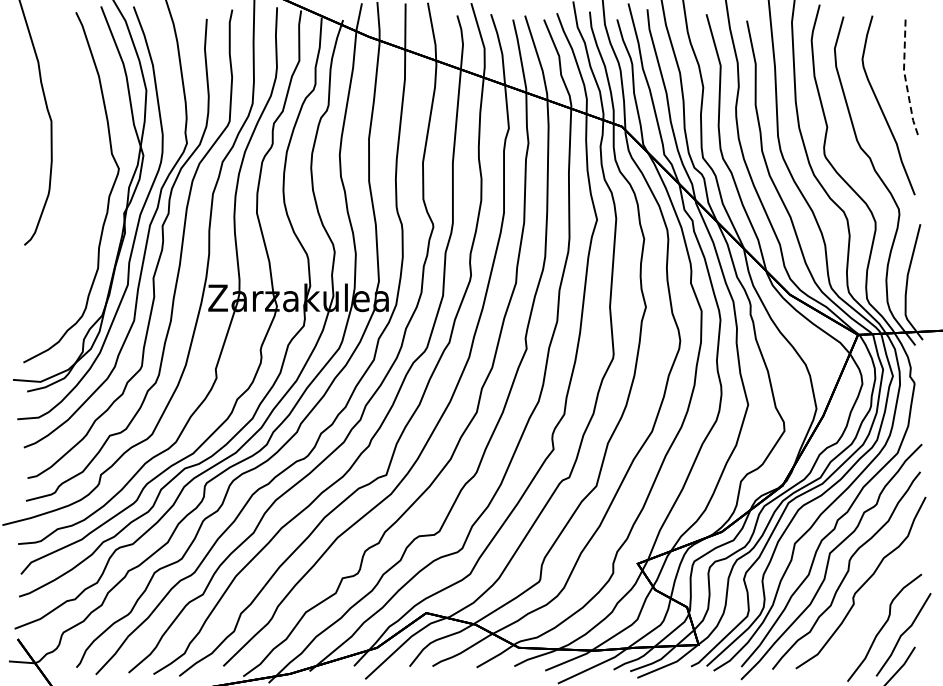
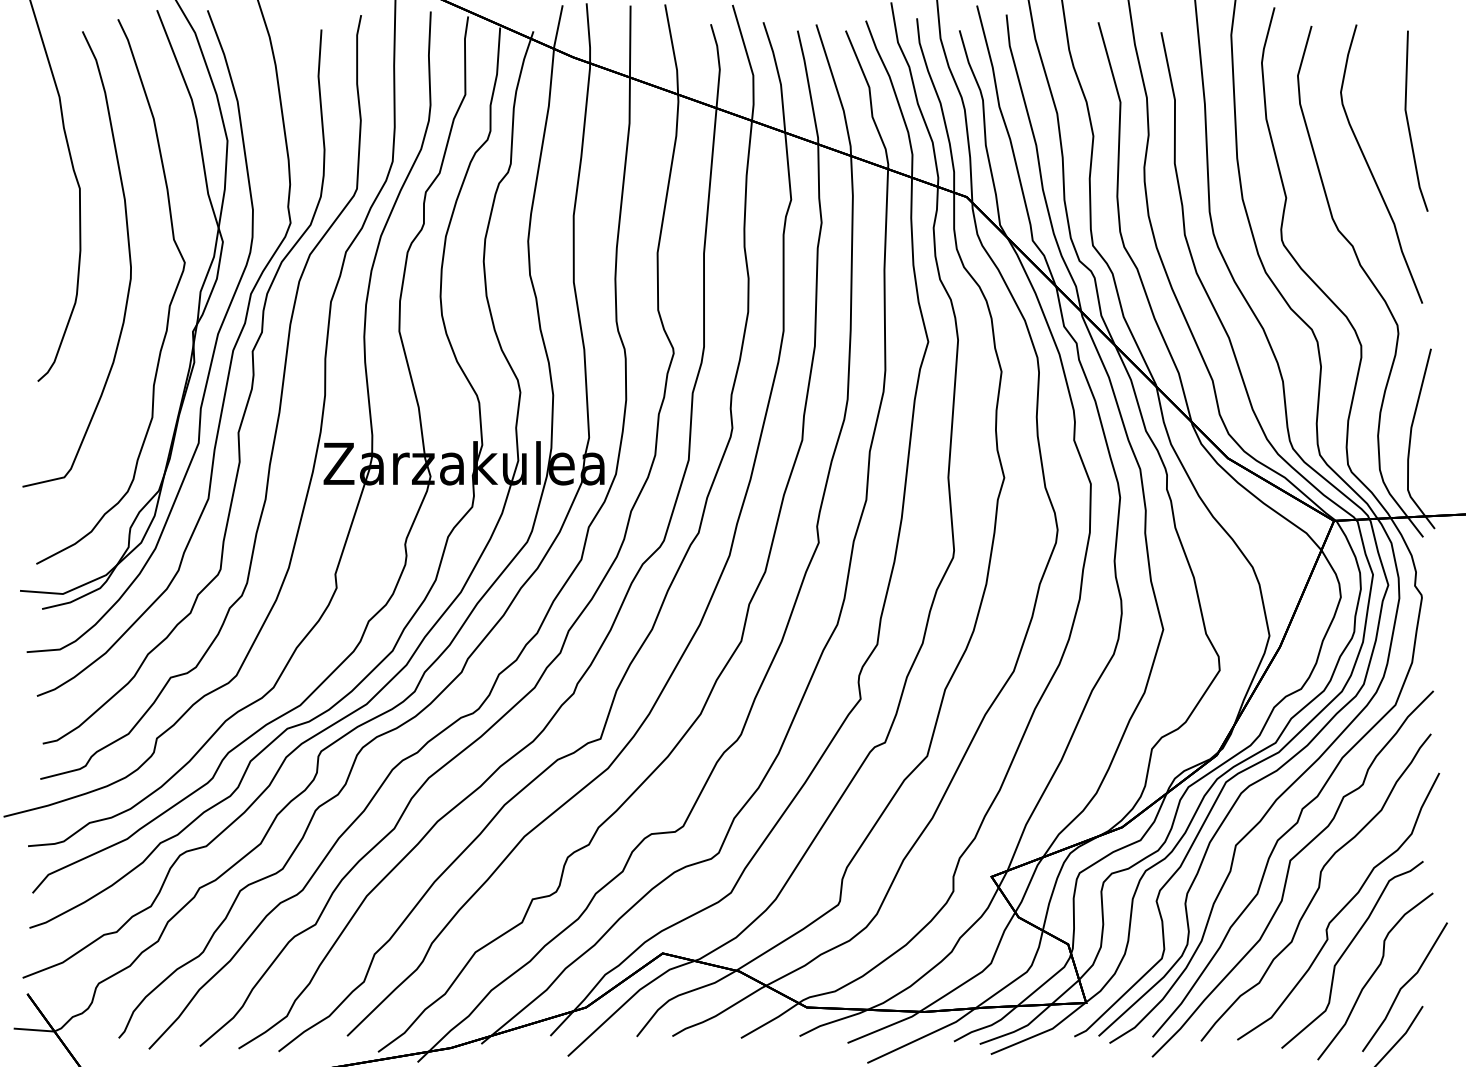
line: (905, 79) -> (1407, 123), dashed -> solid
curve: (82, 165) -> (128, 257), added
curve: (867, 610) -> (1348, 949), added

